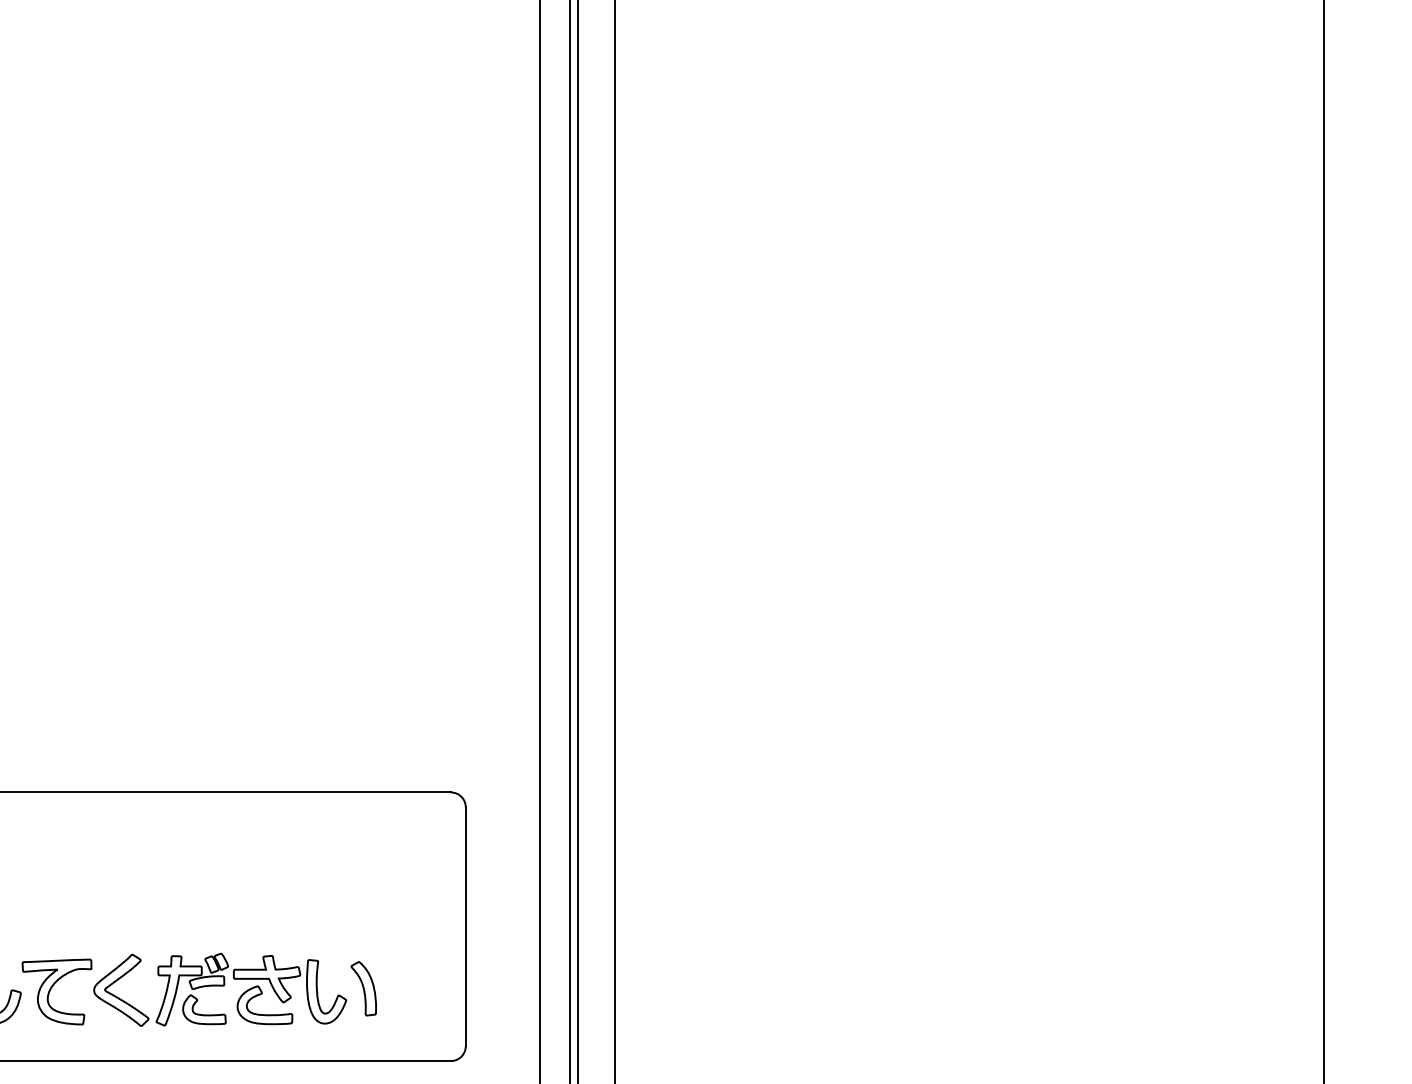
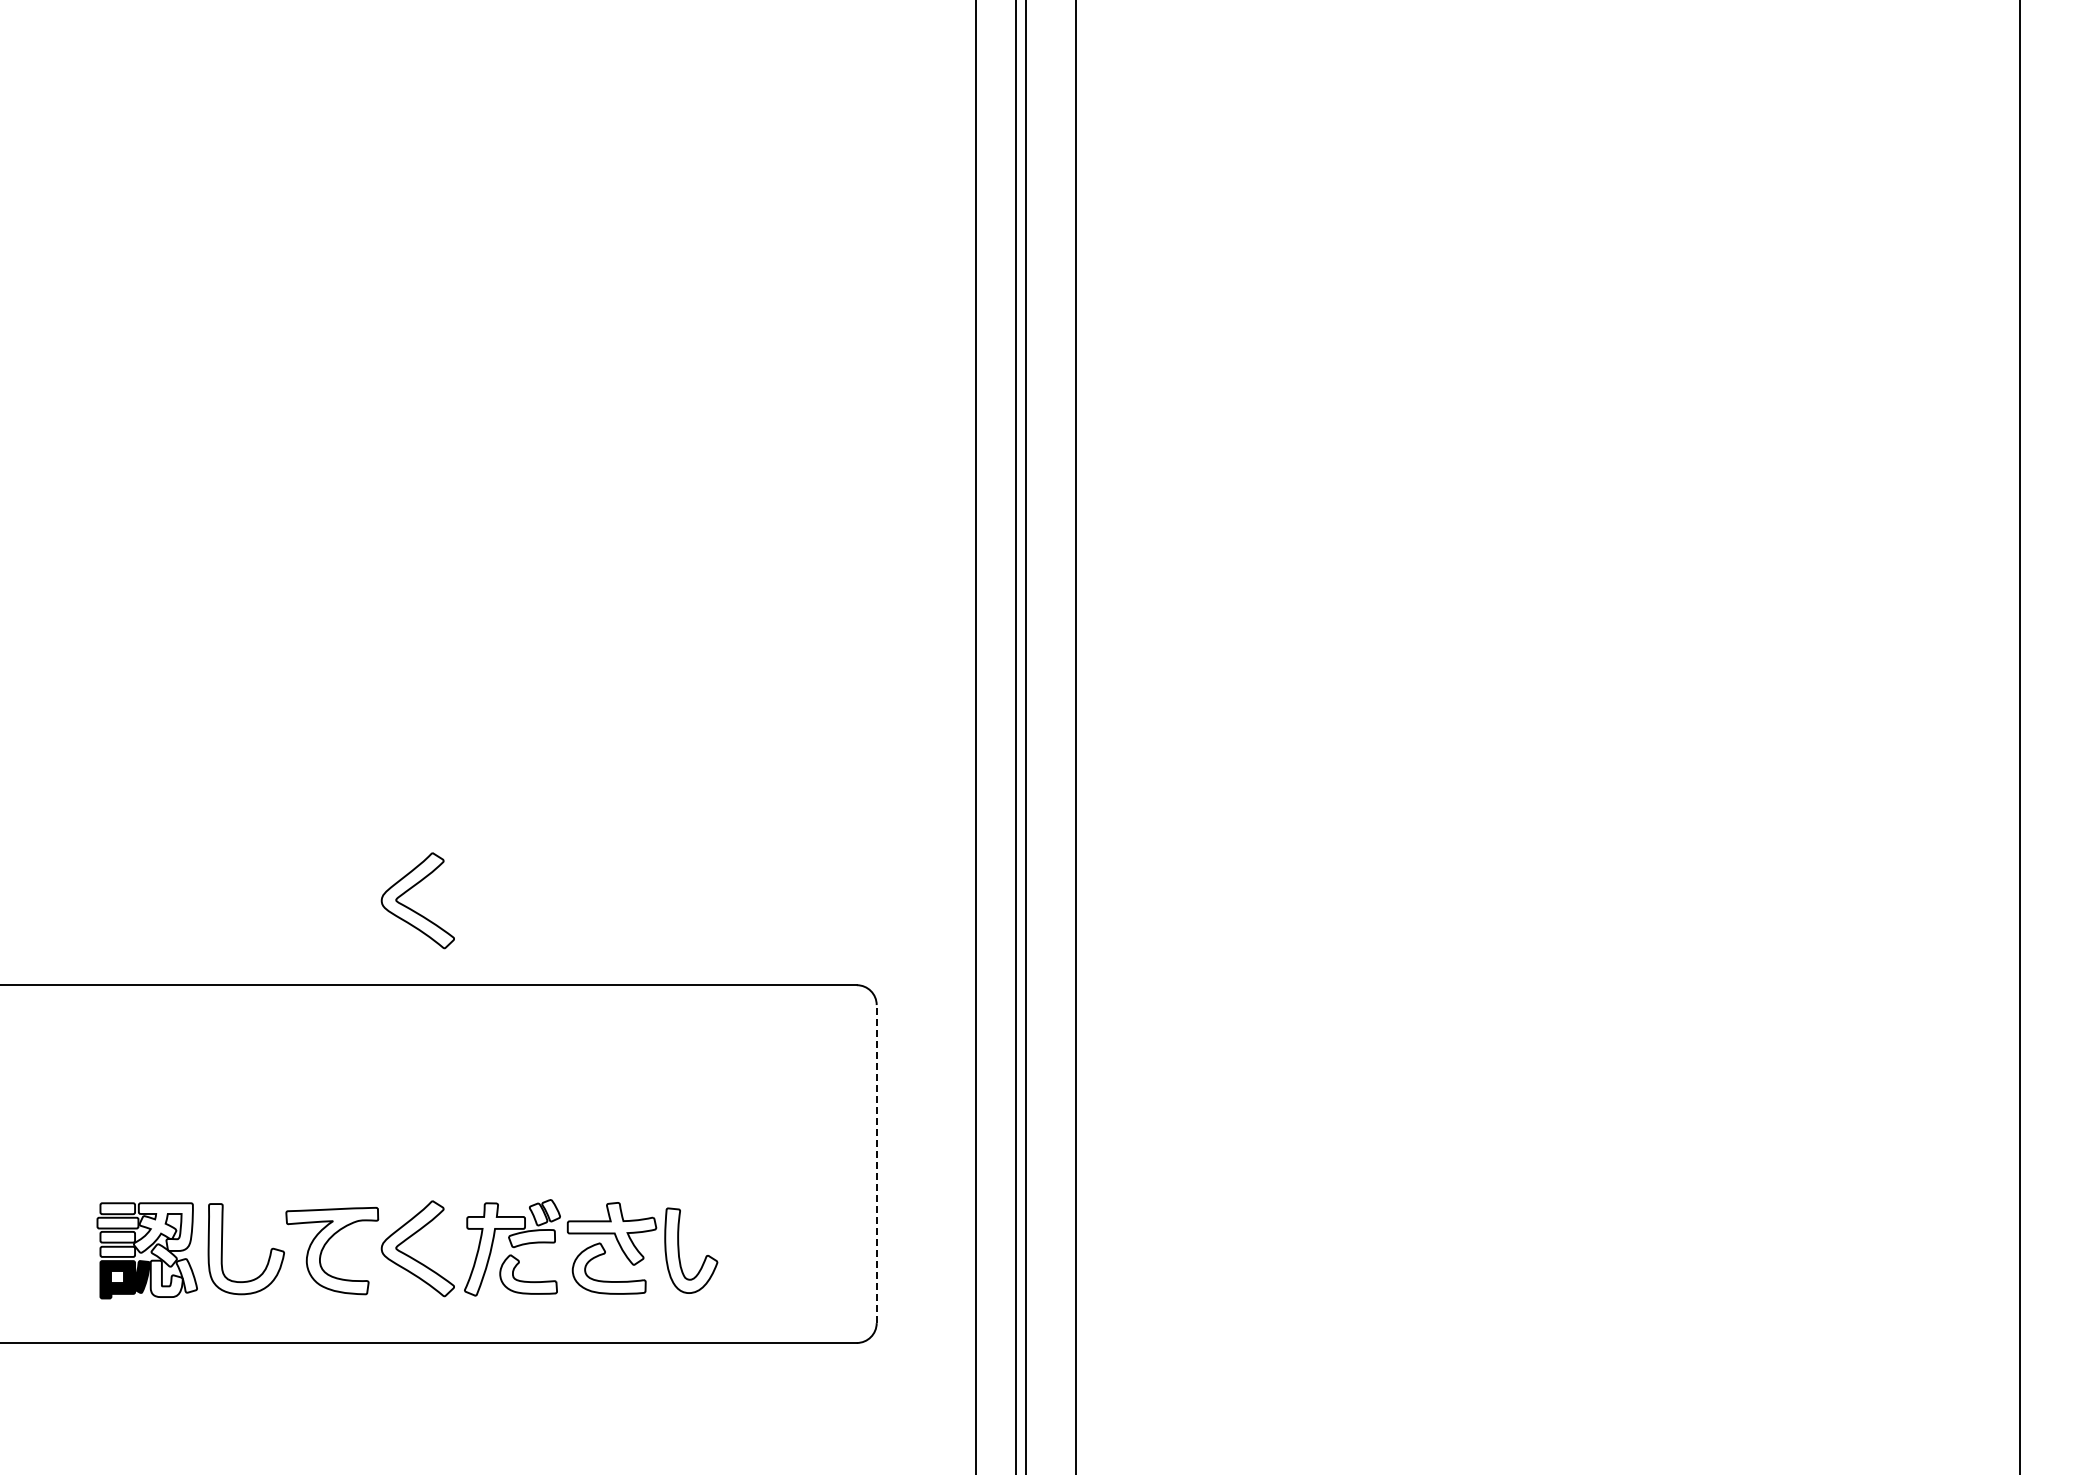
part: (116, 734) -> (411, 908), added
line: (465, 926) -> (876, 1163), solid -> dashed
part: (363, 988) -> (740, 1246), removed

